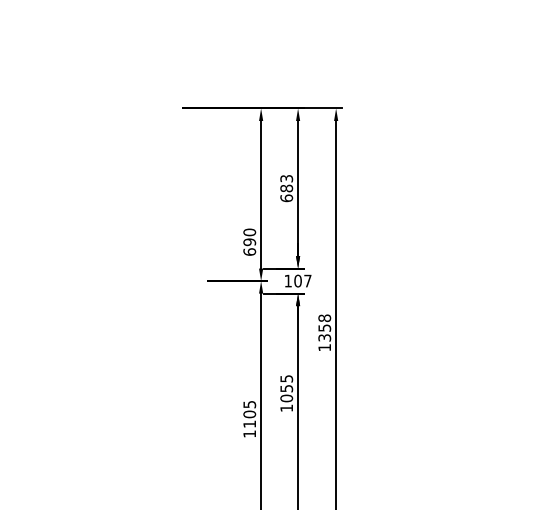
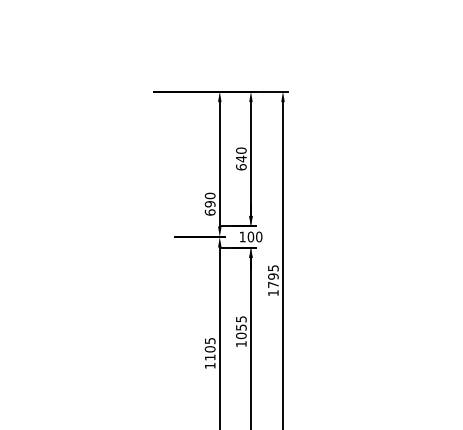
text: (286, 183) -> (241, 154), 683 -> 640
text: (308, 280) -> (259, 236), 107 -> 100
text: (324, 327) -> (273, 276), 1358 -> 1795

